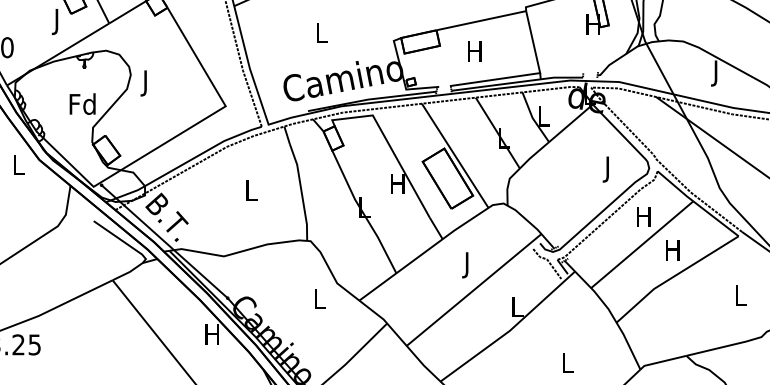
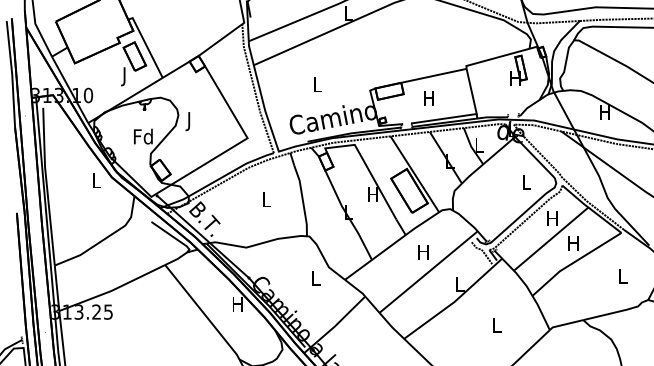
text: (715, 72) -> (604, 113), J -> H
text: (608, 168) -> (526, 183), J -> L
text: (467, 264) -> (423, 253), J -> H

